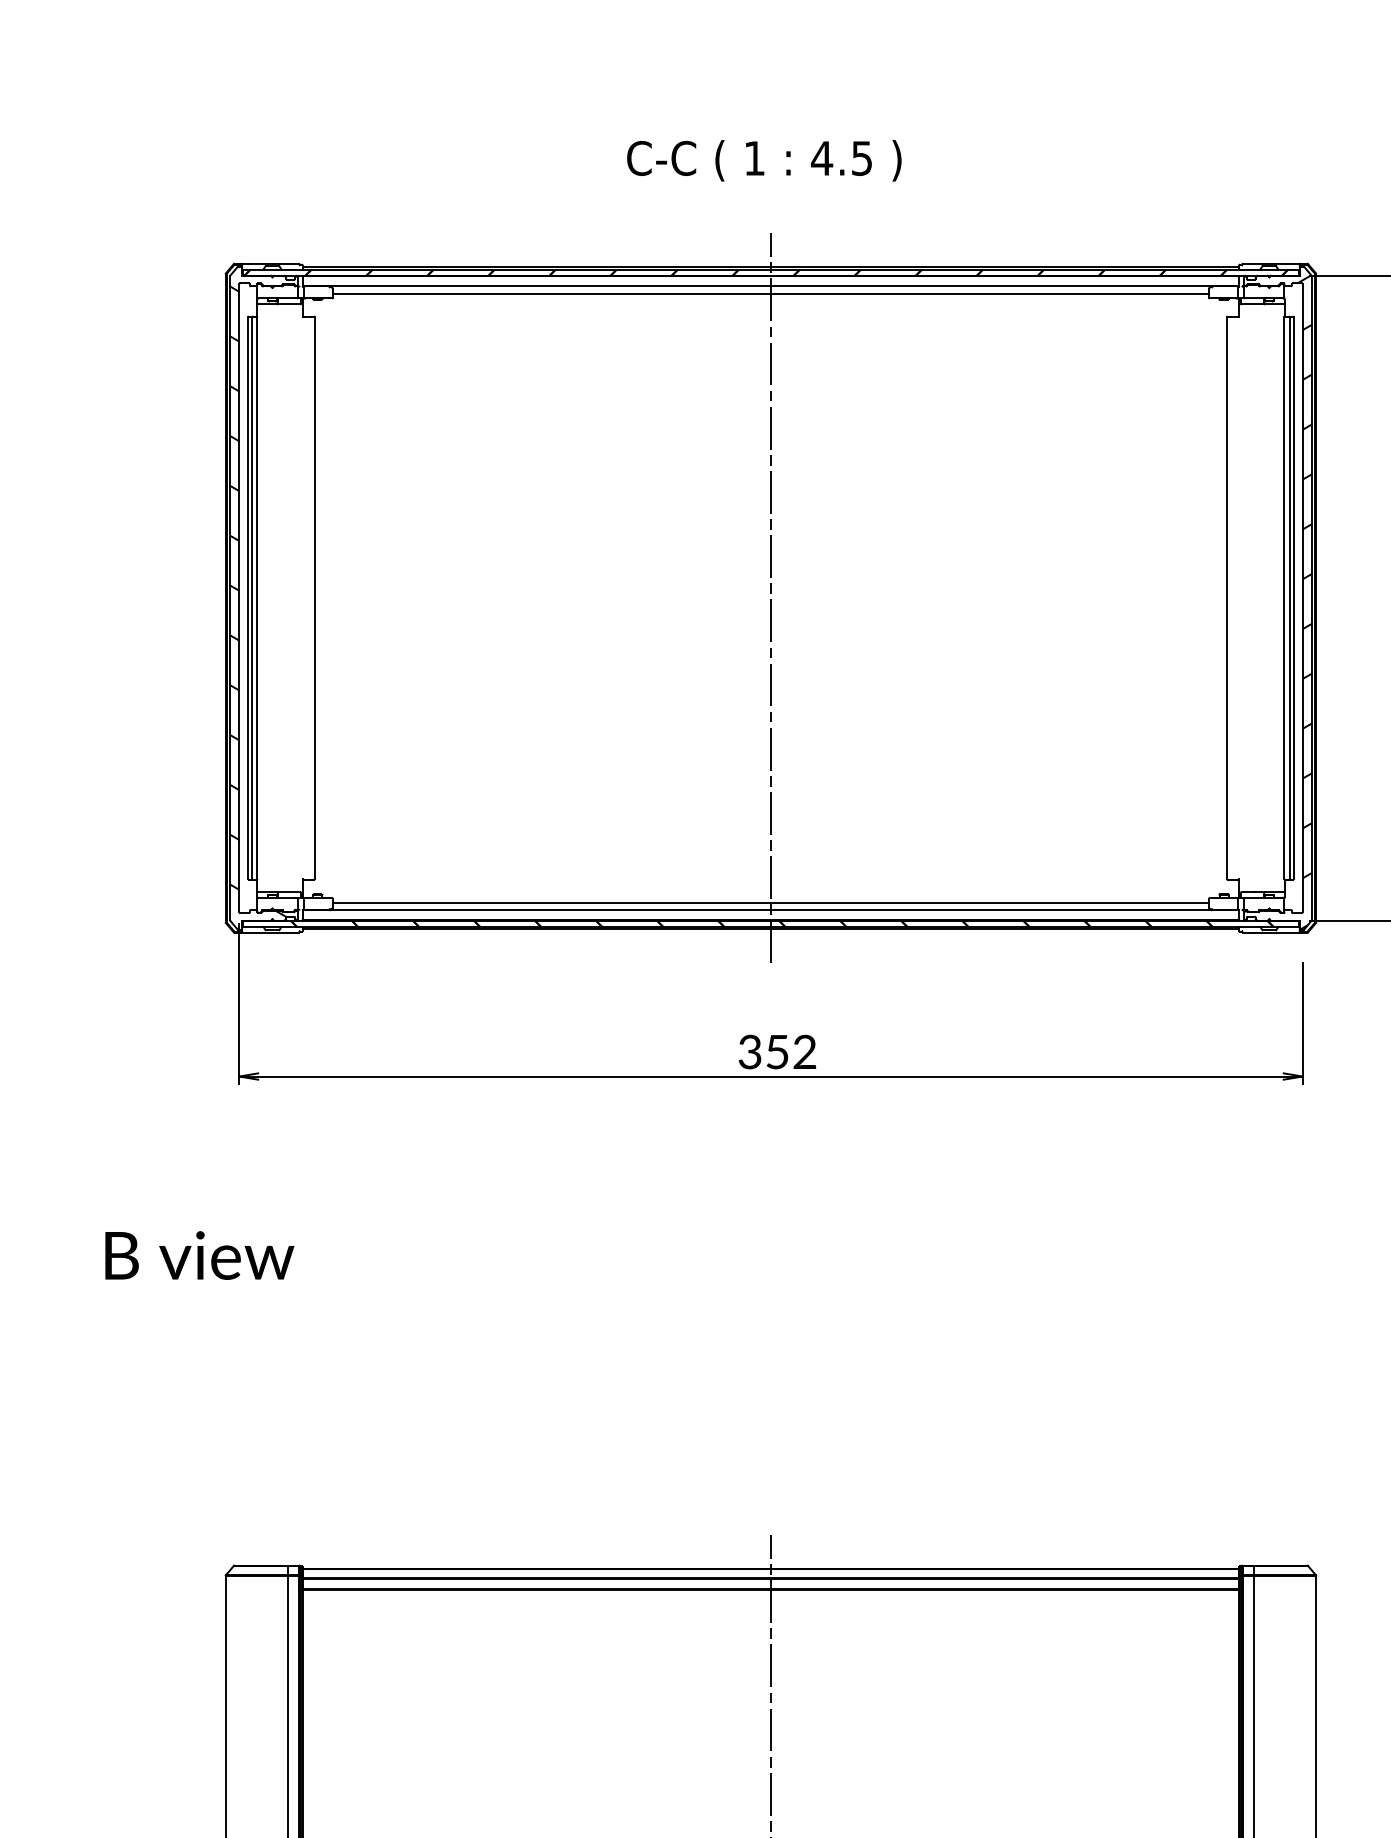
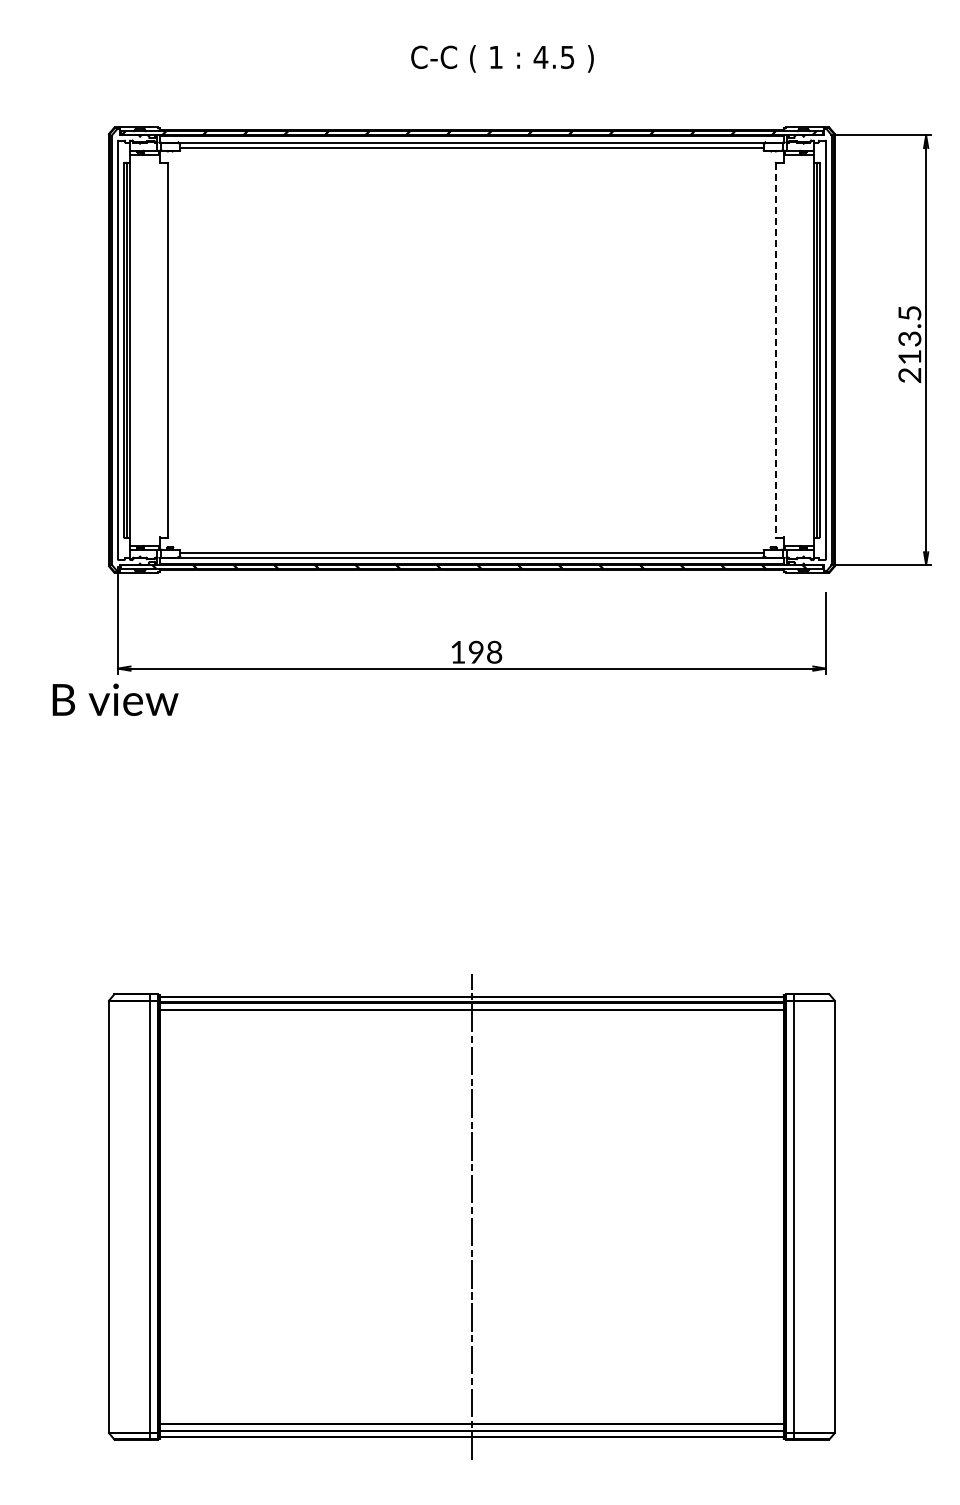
text: (764, 160) -> (502, 58), moved
line: (770, 598) -> (471, 350), removed
line: (1226, 598) -> (775, 350), solid -> dashed
hatch: (258, 601) -> (130, 352), removed
hatch: (1276, 601) -> (808, 352), removed
text: (777, 1050) -> (476, 651), 352 -> 198
text: (199, 1255) -> (115, 699), moved

